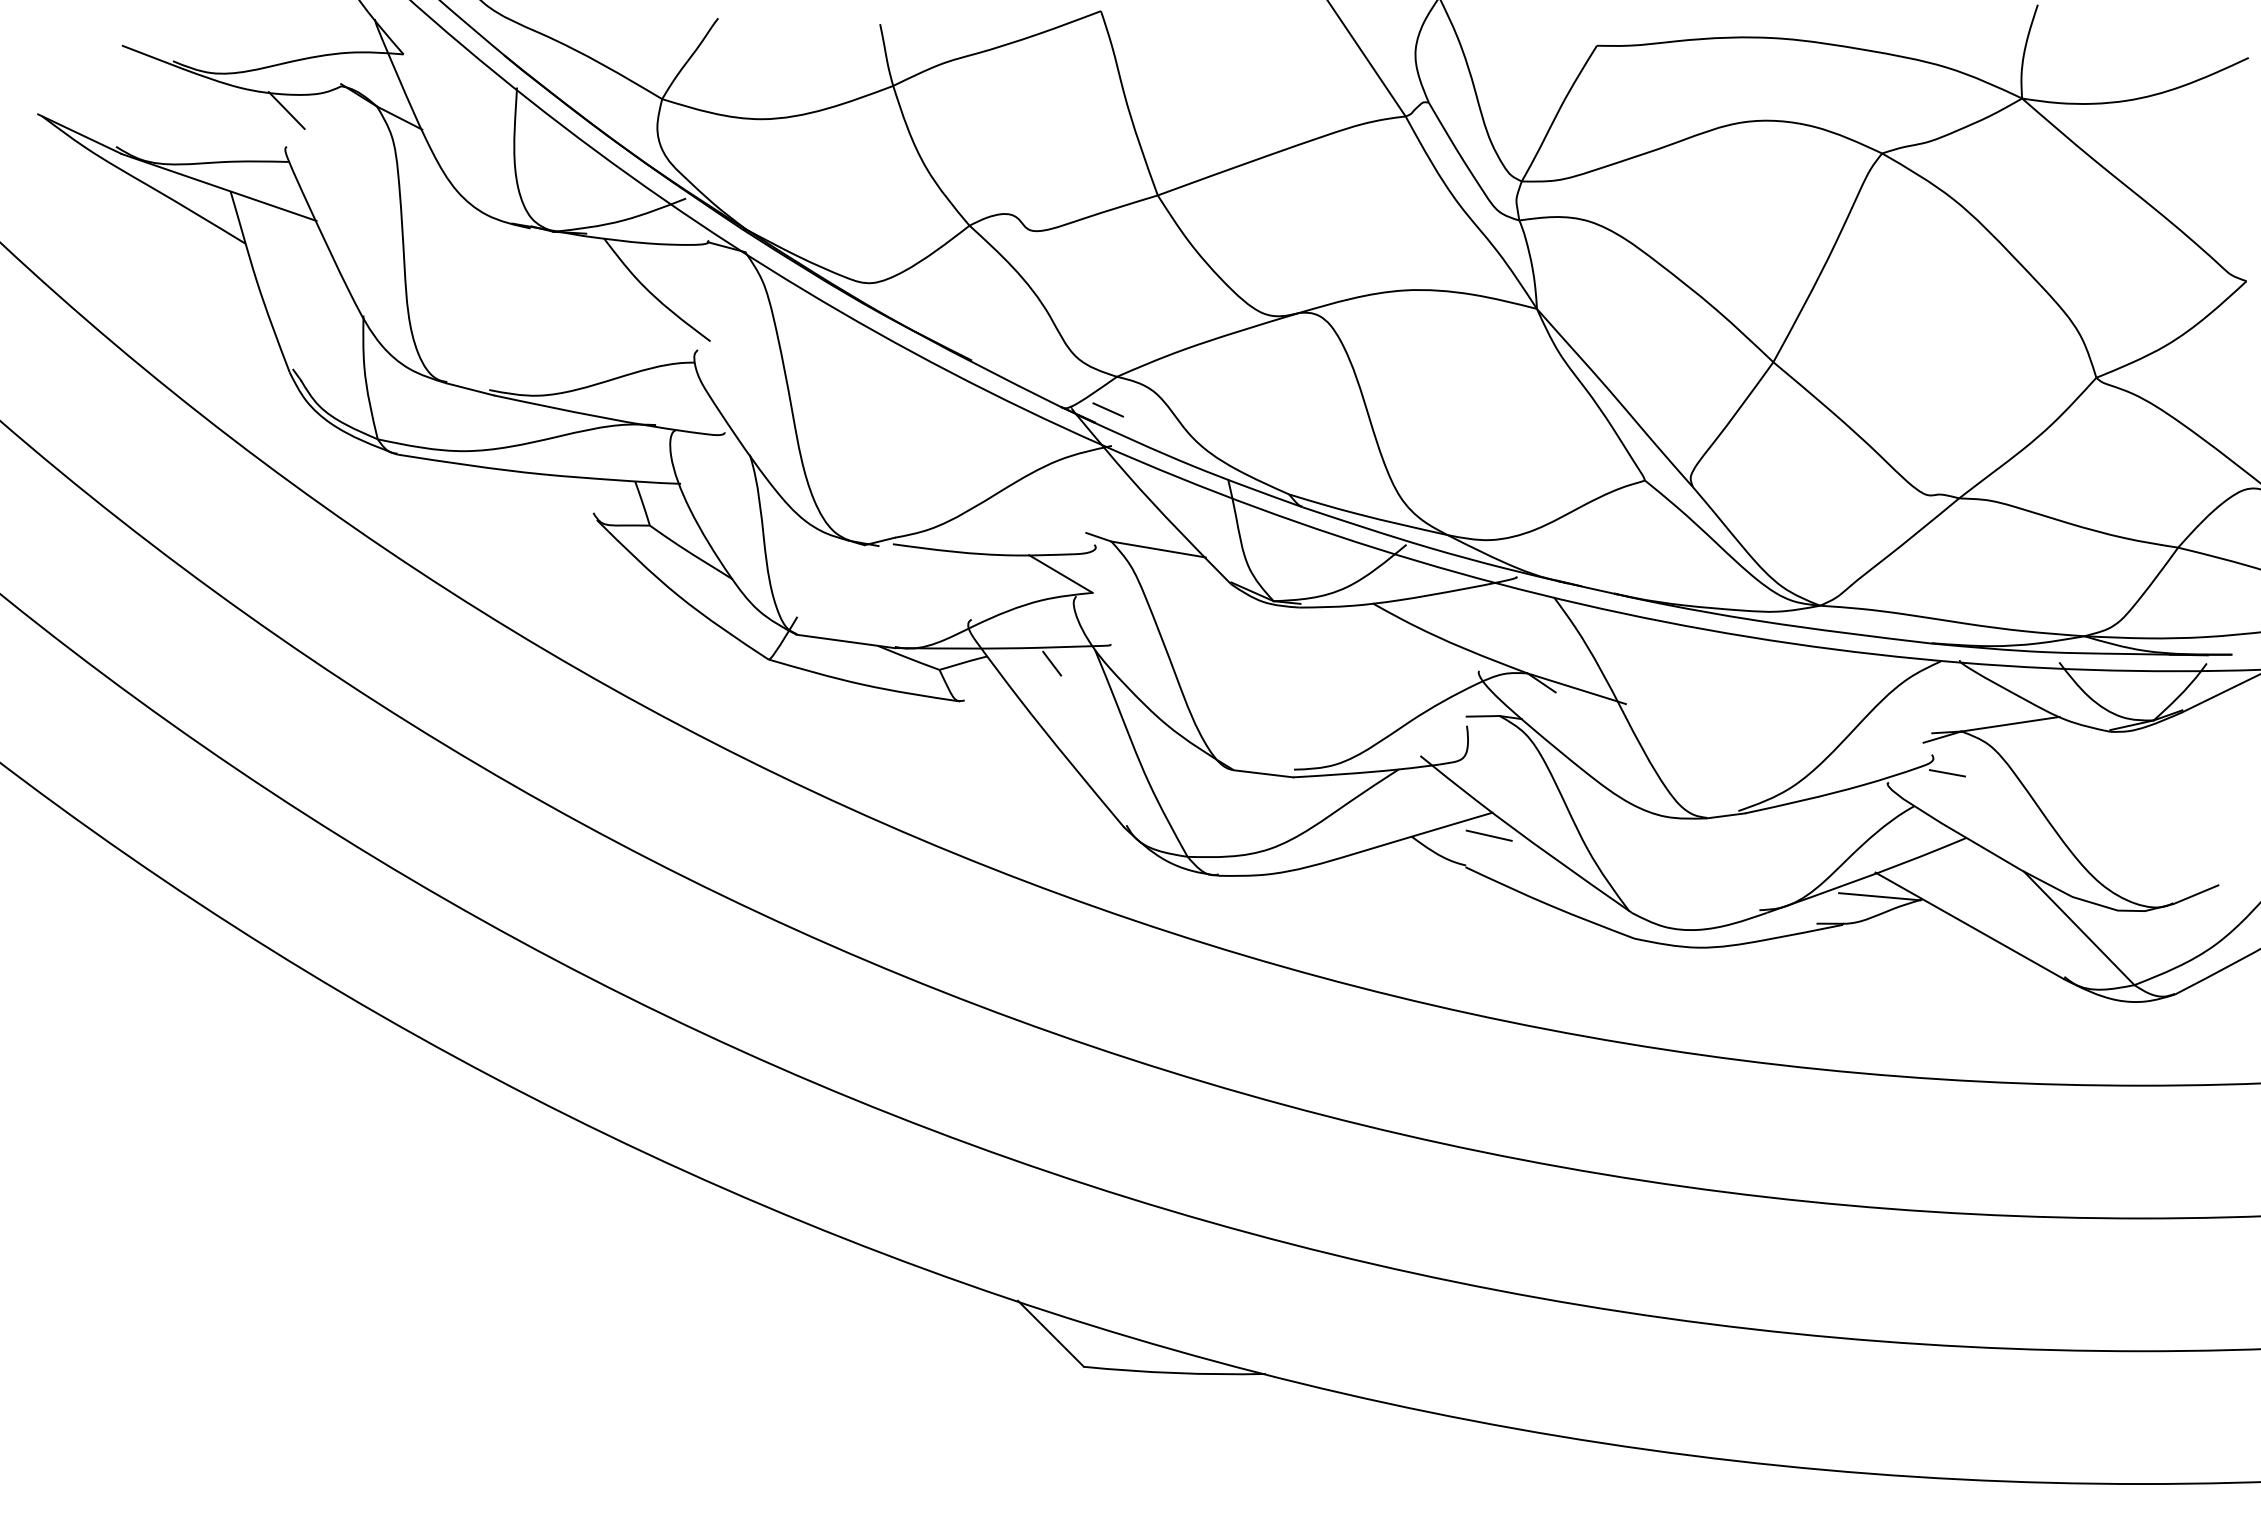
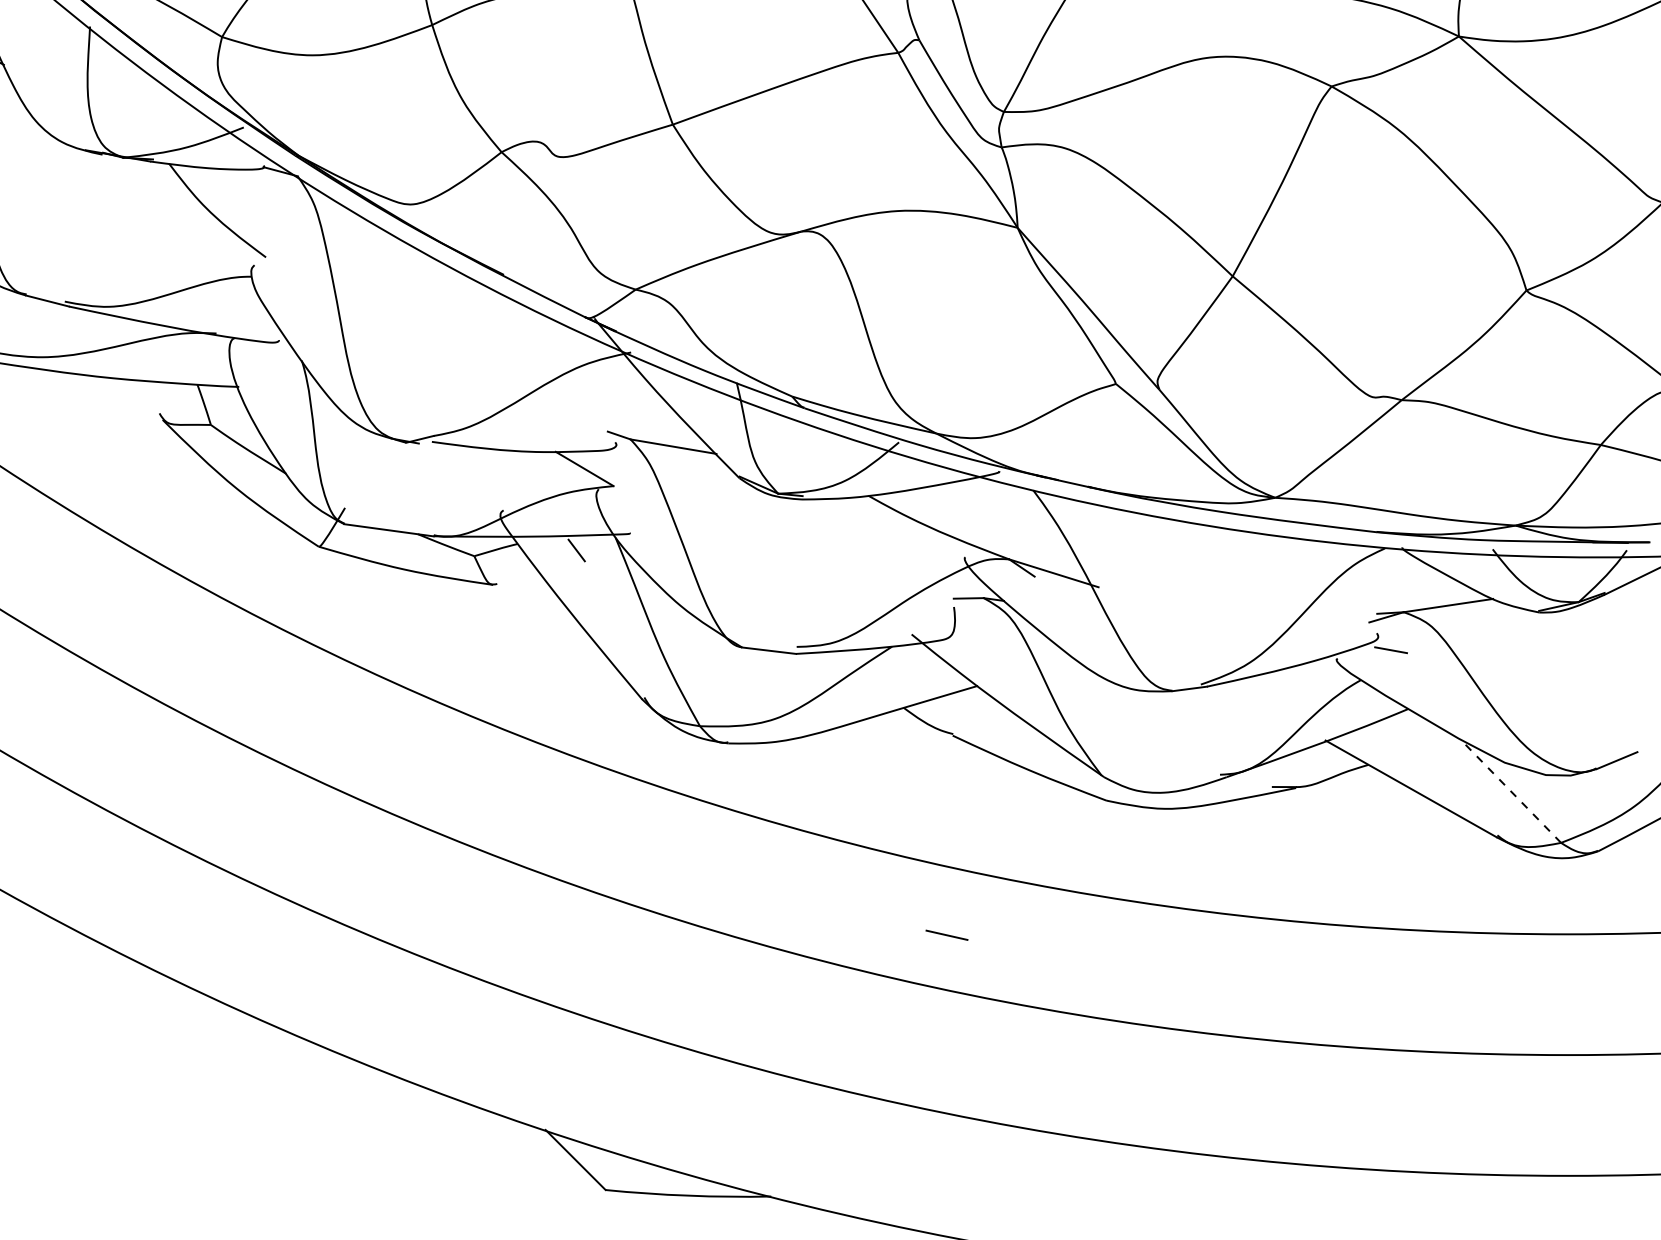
line: (1108, 409) -> (628, 319), removed
line: (1488, 835) -> (946, 935), moved
line: (1879, 896) -> (1329, 762), removed
line: (2078, 927) -> (1510, 790), solid -> dashed

